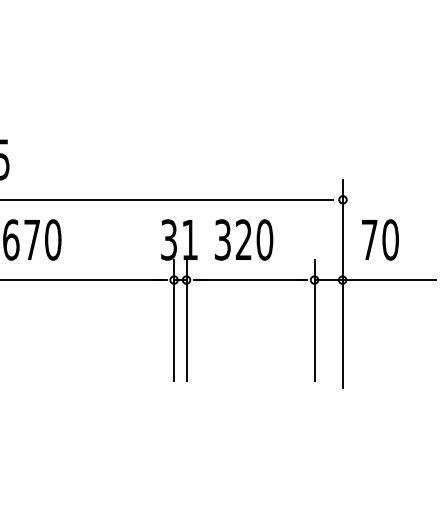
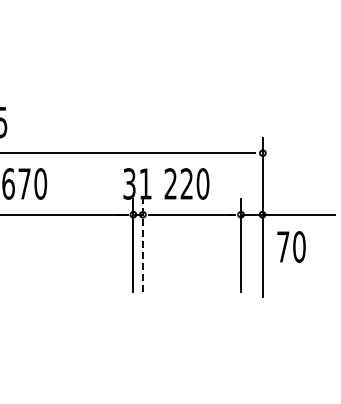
text: (222, 239) -> (170, 183), 320 -> 220
text: (380, 239) -> (291, 246), moved
line: (185, 320) -> (142, 245), solid -> dashed

